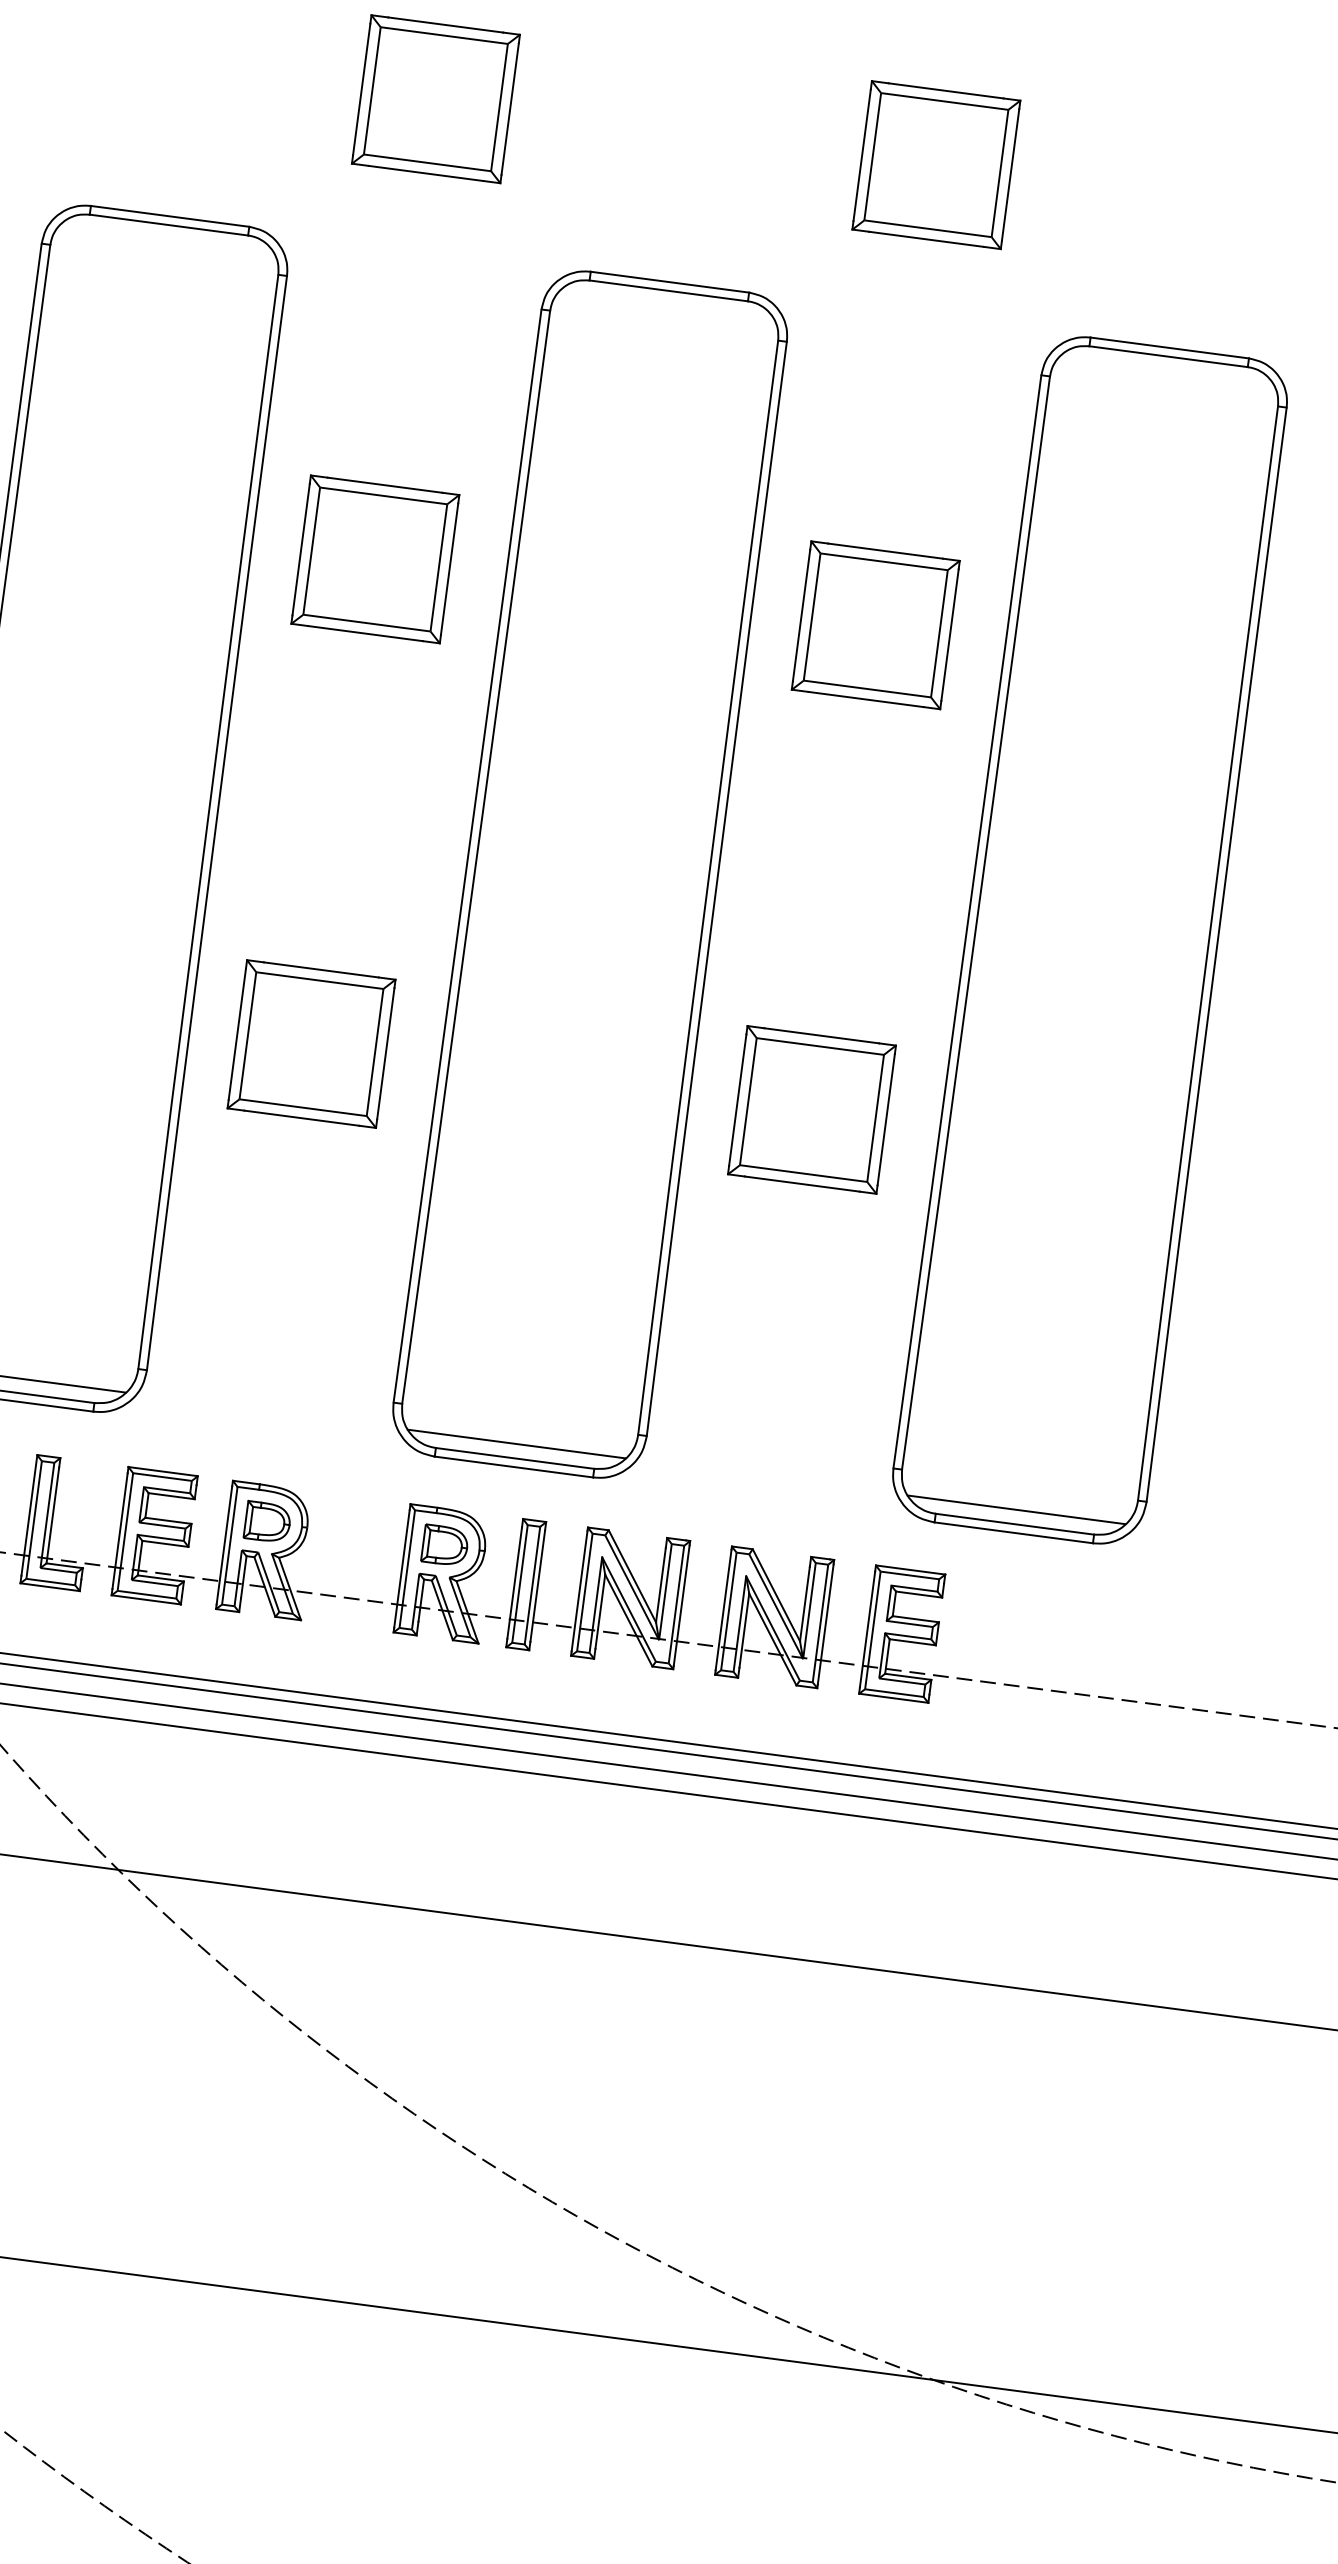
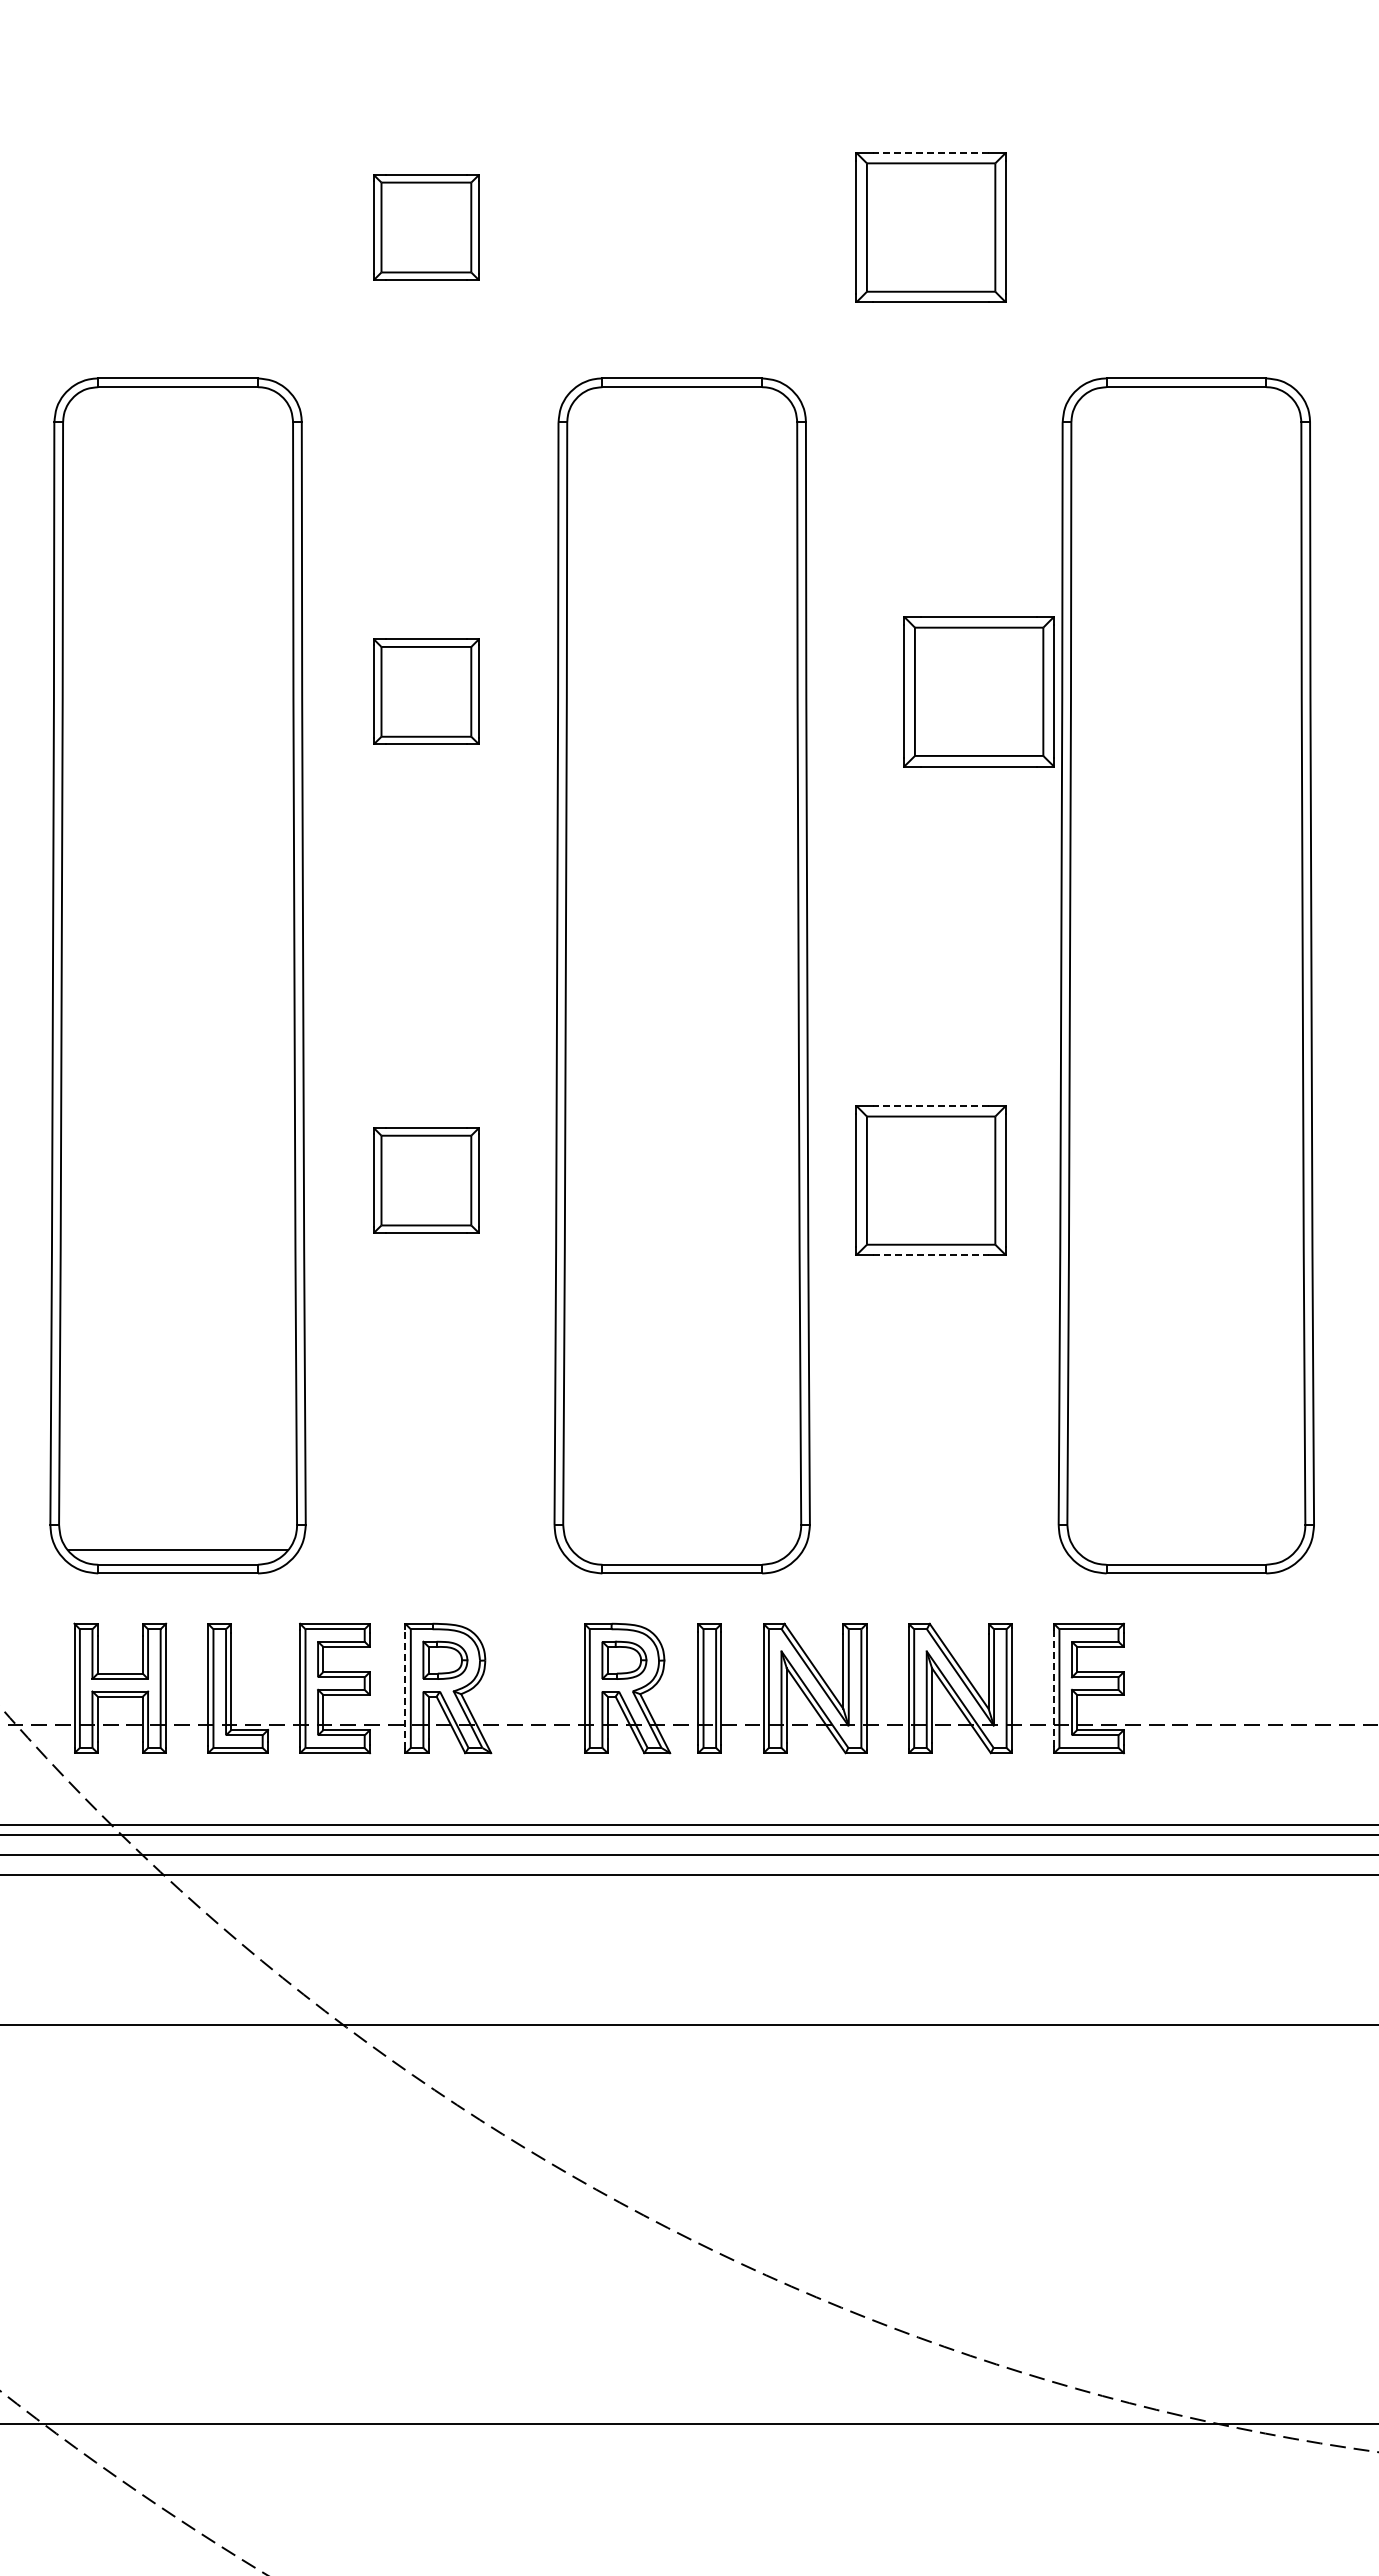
line: (946, 90) -> (931, 152), solid -> dashed
part: (436, 99) -> (426, 227), size x0.7
part: (375, 559) -> (426, 691), size x0.7
part: (875, 625) -> (978, 691), moved
line: (822, 1035) -> (931, 1105), solid -> dashed
part: (311, 1044) -> (426, 1180), size x0.7
line: (802, 1184) -> (931, 1255), solid -> dashed
line: (516, 1444) -> (681, 1550), removed
line: (1015, 1509) -> (1185, 1550), removed
line: (224, 1545) -> (405, 1689), solid -> dashed
line: (868, 1628) -> (1054, 1687), solid -> dashed

